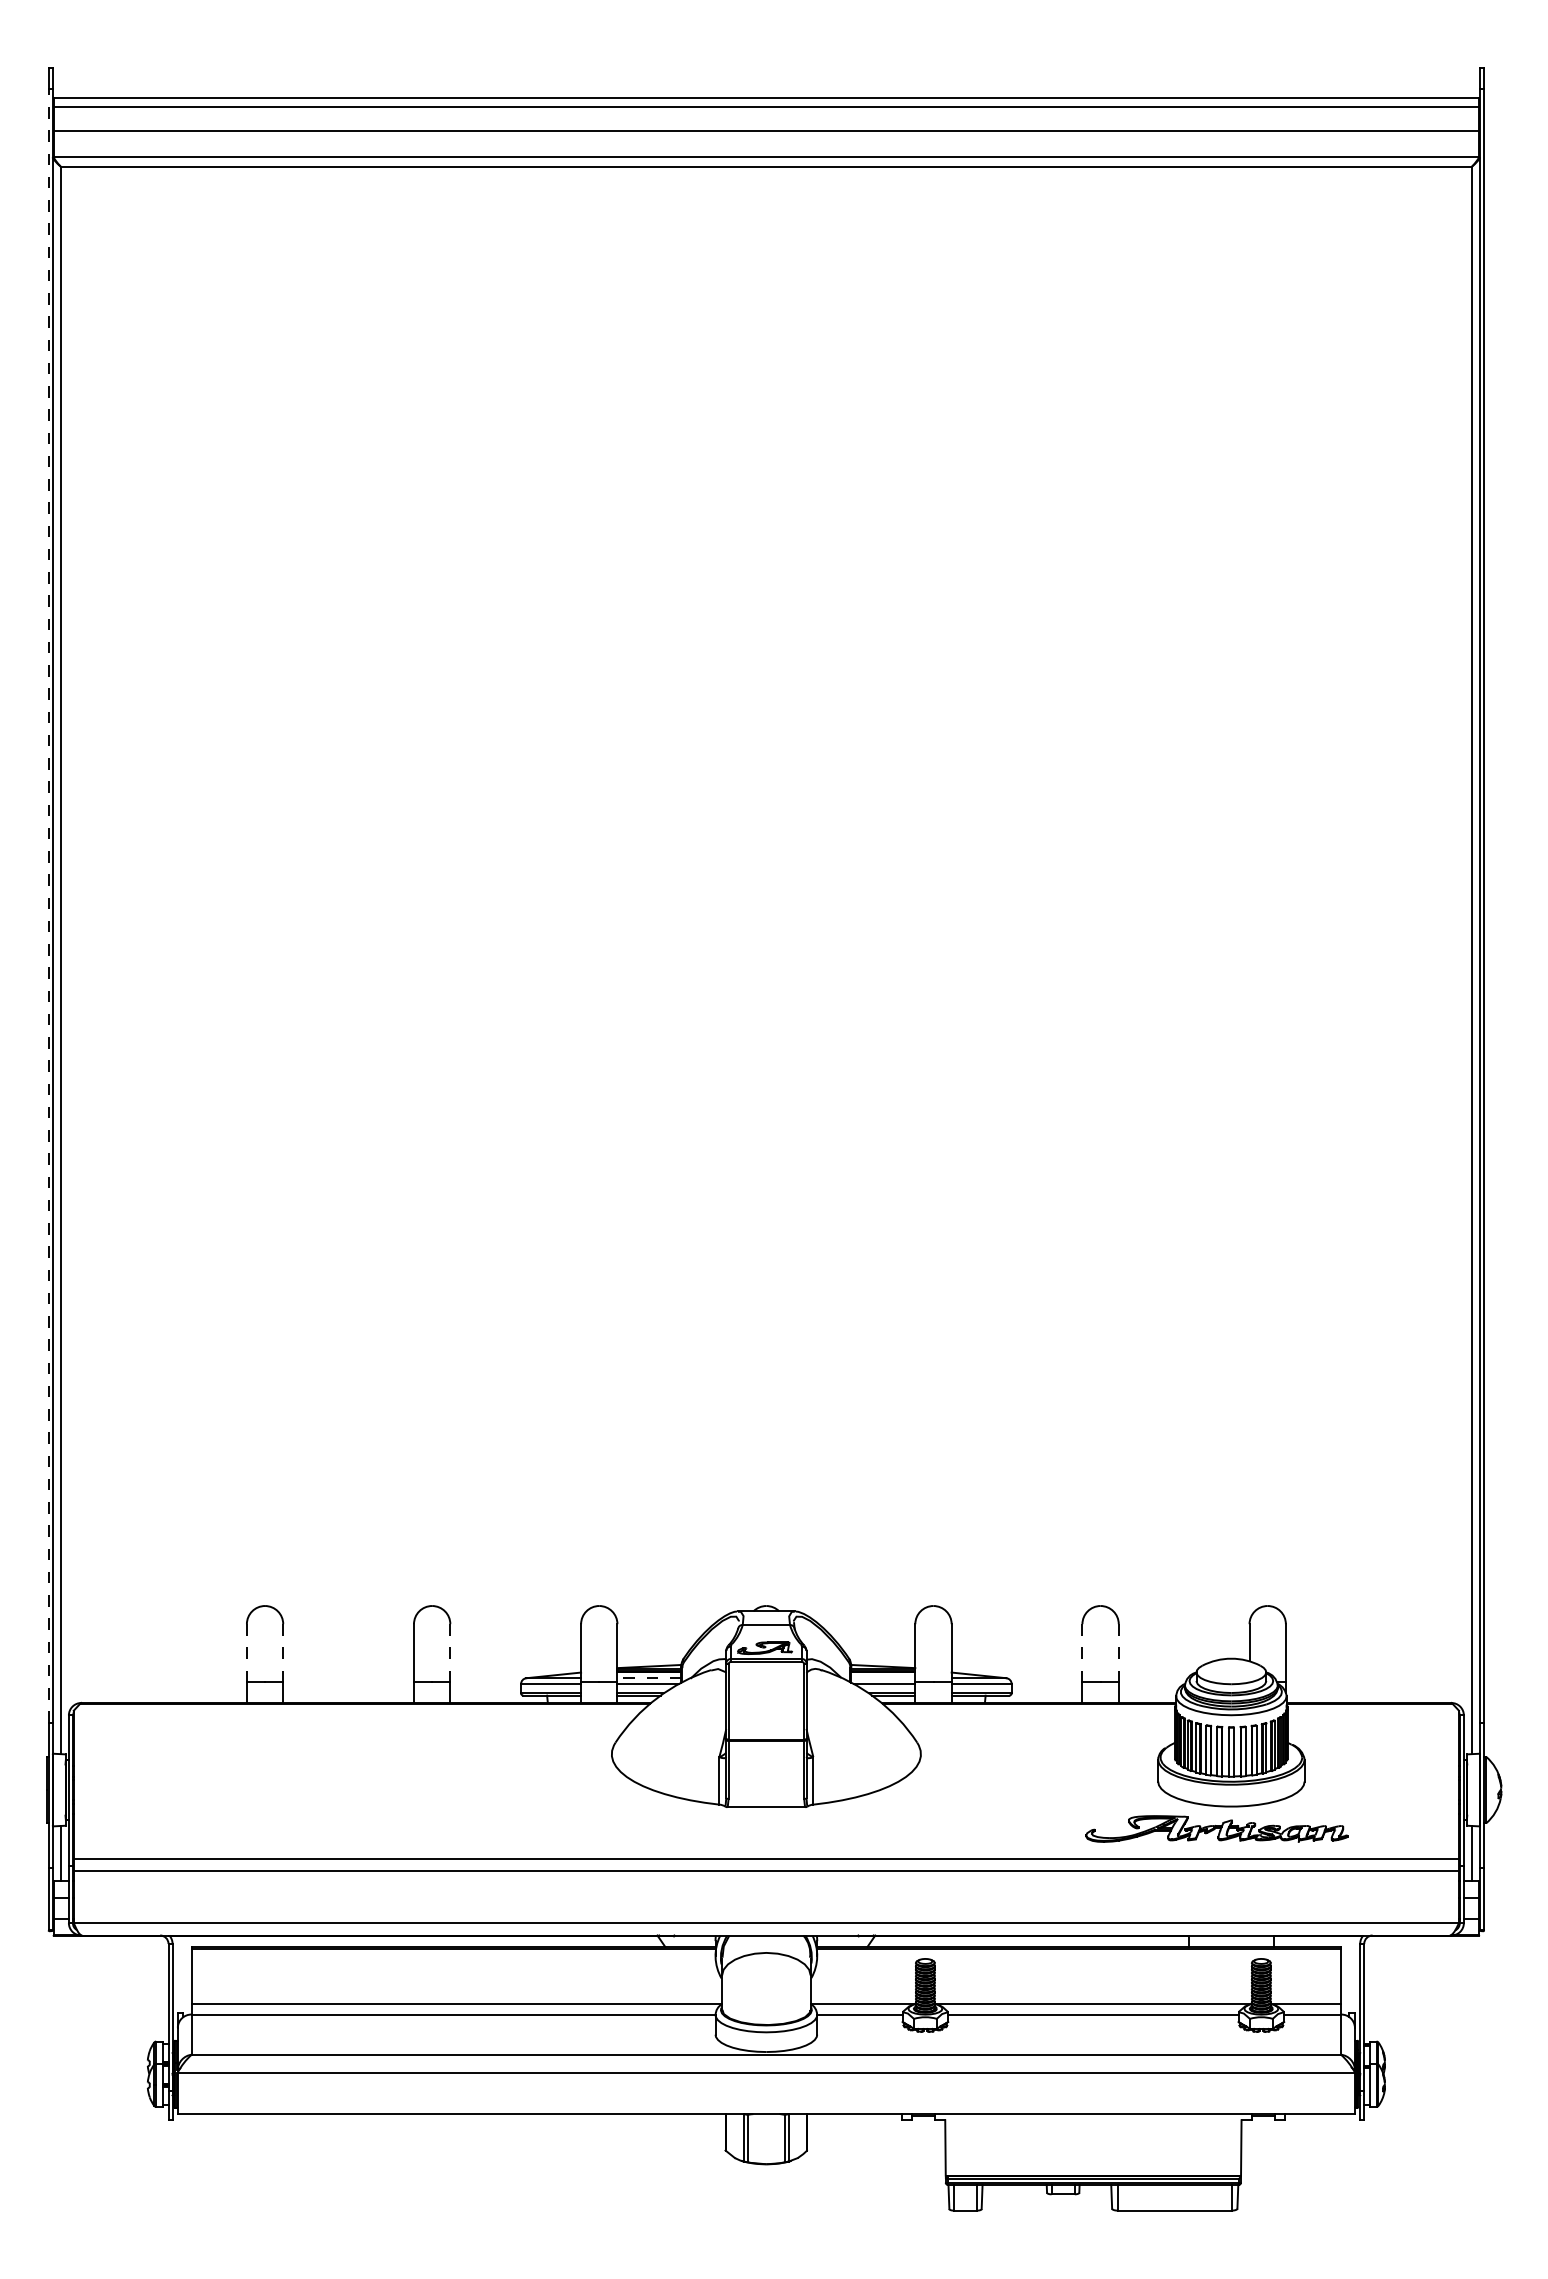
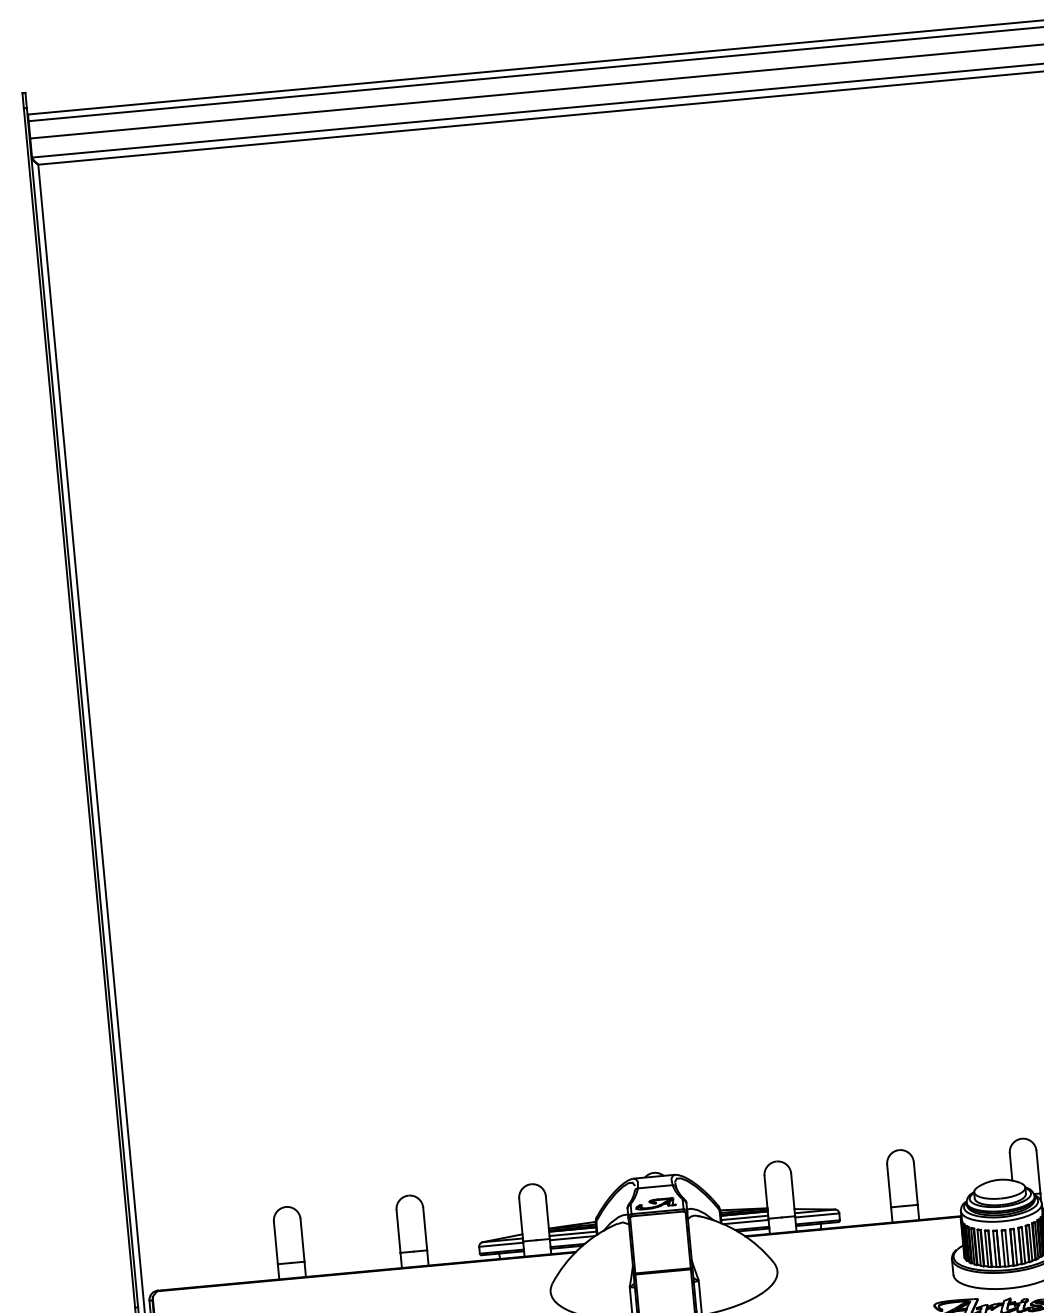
line: (48, 906) -> (79, 708), dashed -> solid
line: (283, 1652) -> (302, 1239), dashed -> solid
line: (450, 1652) -> (425, 1228), dashed -> solid
line: (1118, 1652) -> (915, 1183), dashed -> solid
line: (246, 1653) -> (275, 1243), dashed -> solid
line: (1082, 1653) -> (889, 1186), dashed -> solid
line: (649, 1678) -> (573, 1234), dashed -> solid
line: (883, 1678) -> (744, 1218), added

